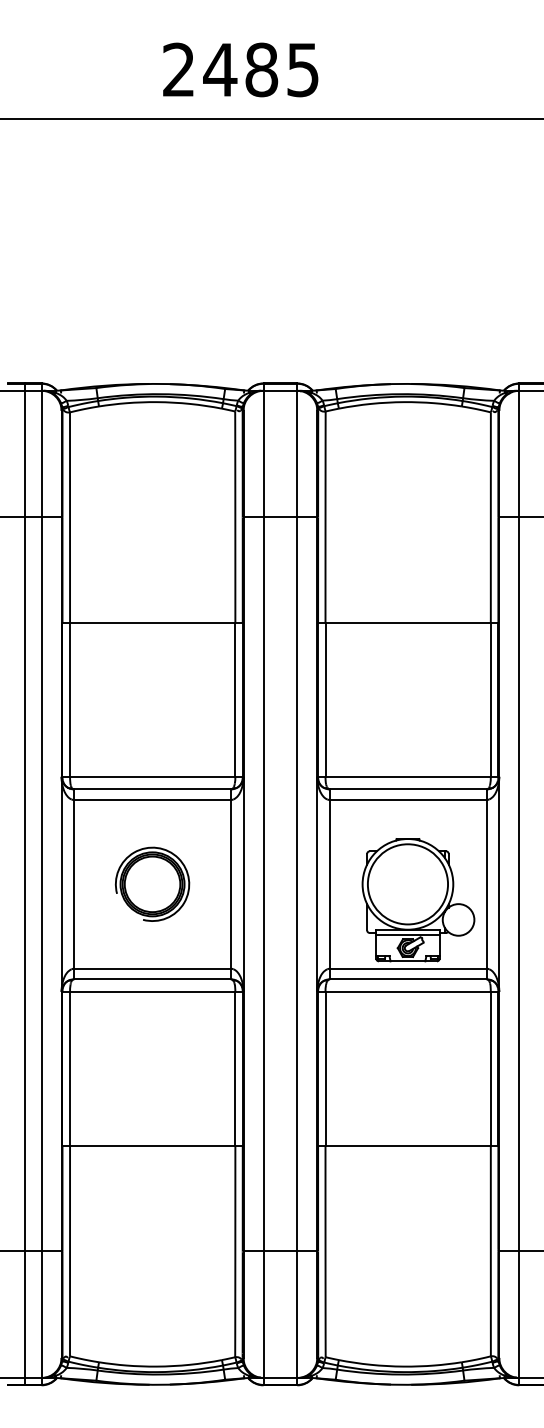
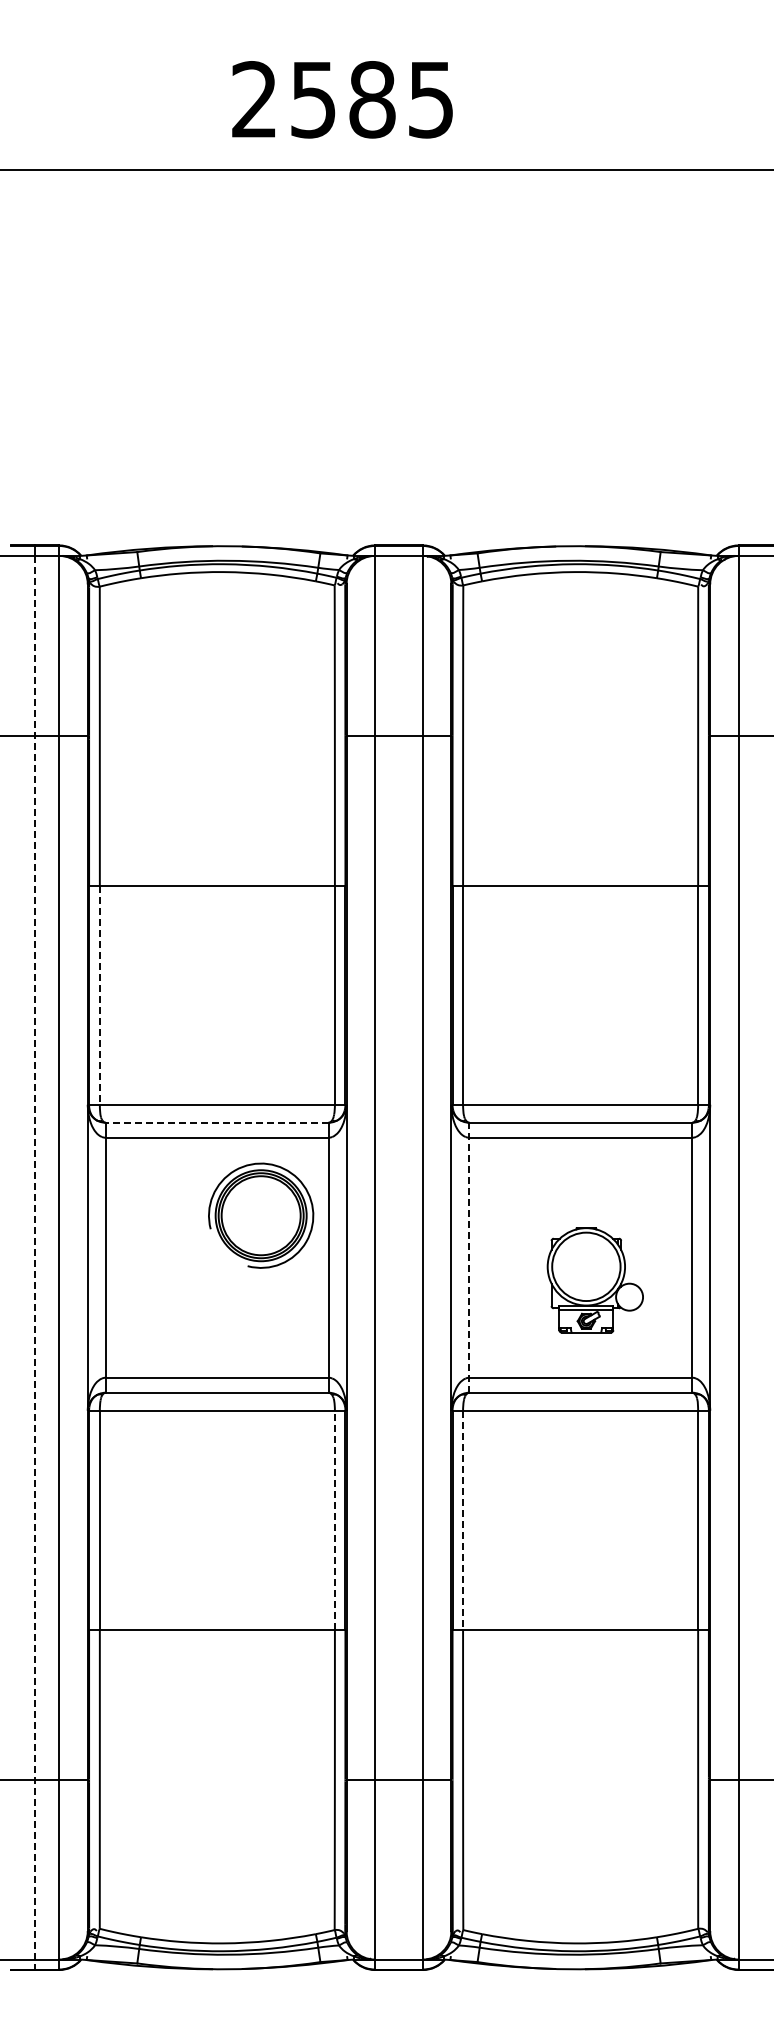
text: (219, 70) -> (312, 100), 2485 -> 2585
line: (69, 699) -> (99, 995), solid -> dashed
line: (152, 789) -> (216, 1122), solid -> dashed
part: (152, 884) -> (261, 1215), moved
line: (330, 884) -> (469, 1257), solid -> dashed
line: (24, 888) -> (35, 1263), solid -> dashed
part: (418, 900) -> (595, 1280), size x0.6
line: (235, 1068) -> (334, 1519), solid -> dashed
line: (325, 1069) -> (463, 1520), solid -> dashed

